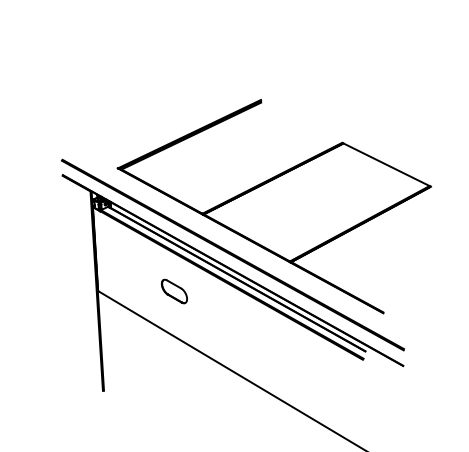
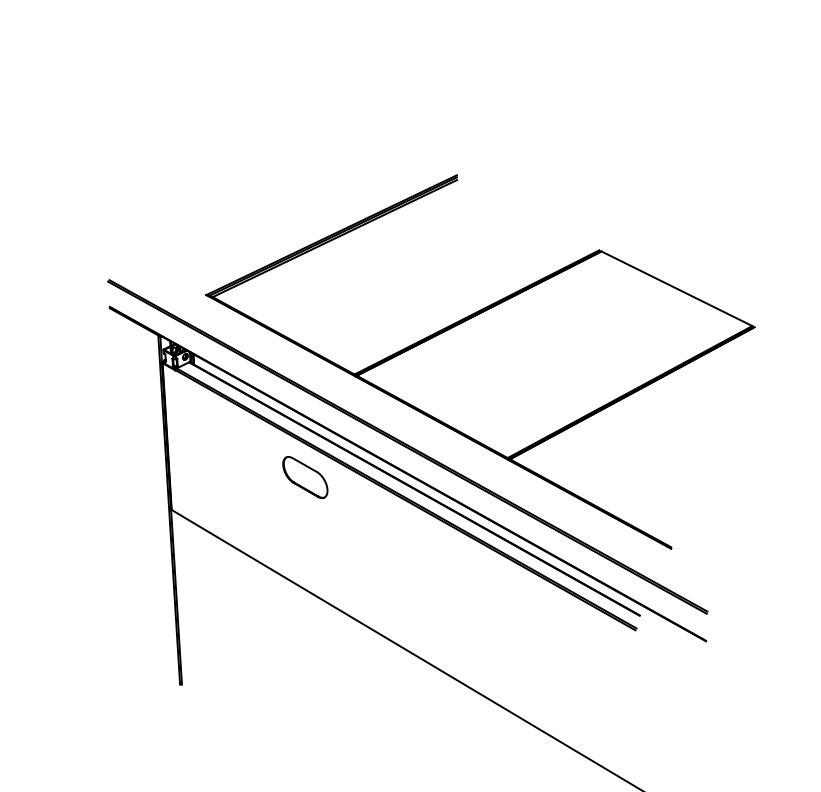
part: (174, 291) -> (305, 477), moved

